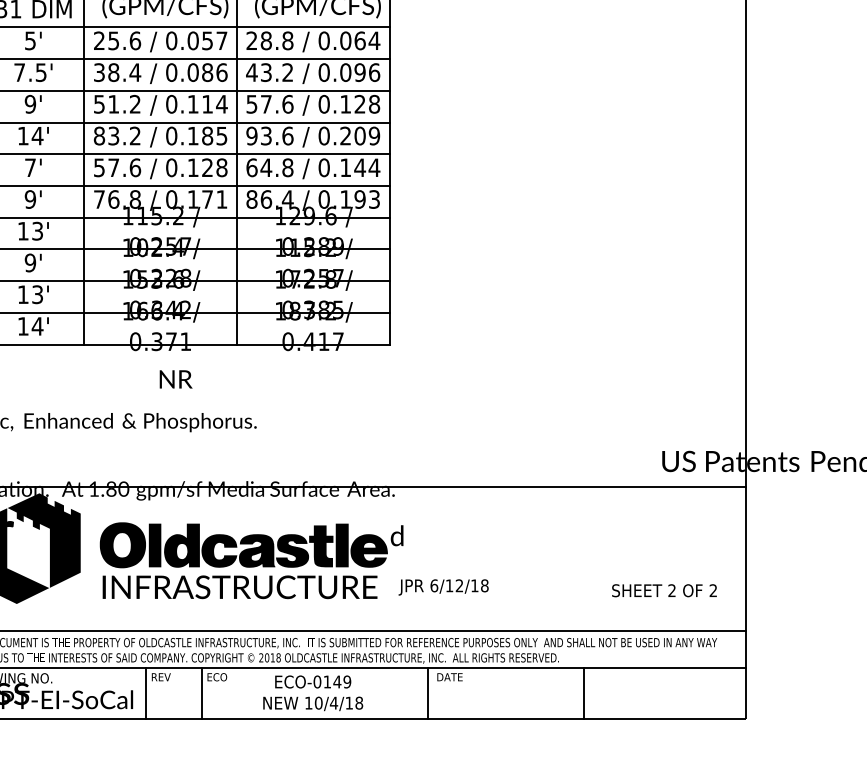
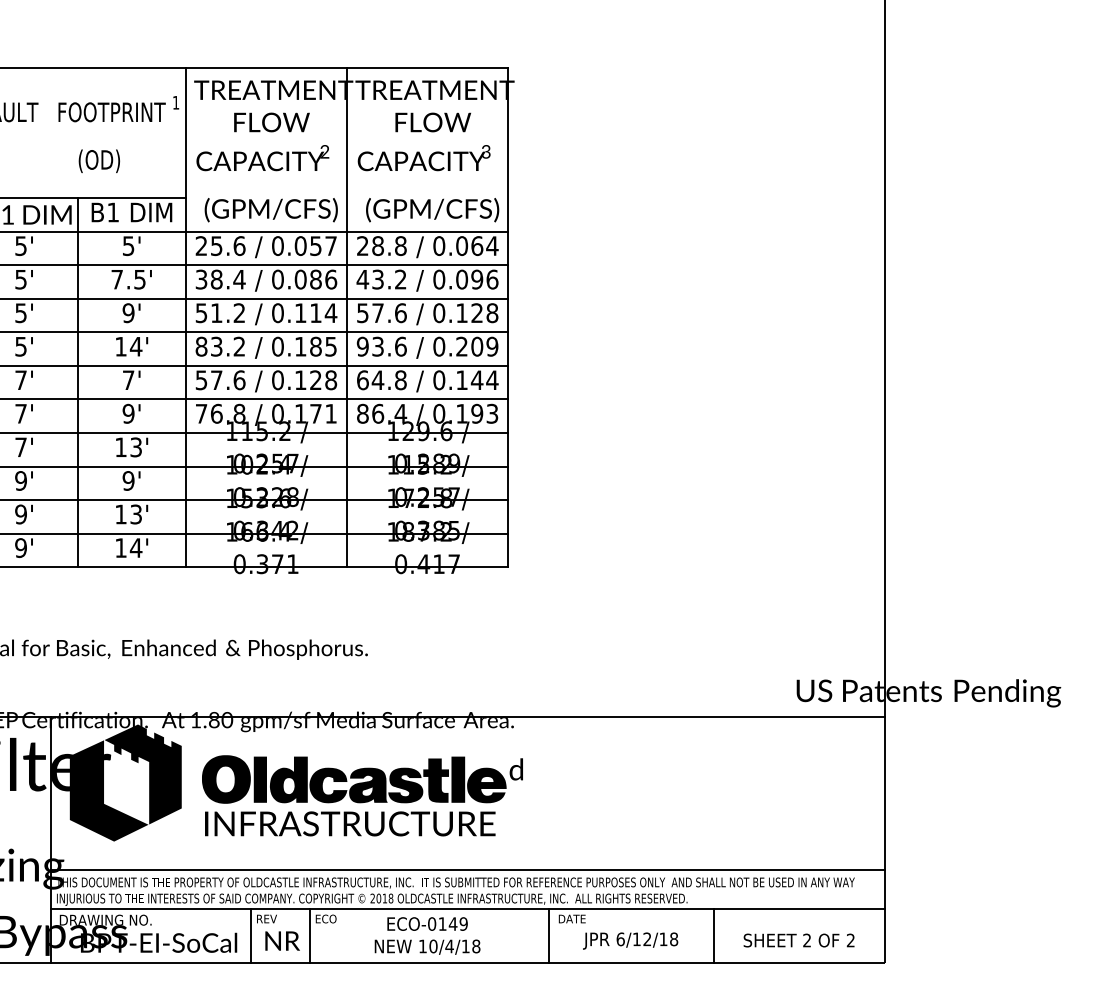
text: (175, 378) -> (282, 940), moved
text: (443, 586) -> (630, 940), moved
text: (663, 590) -> (798, 940), moved

